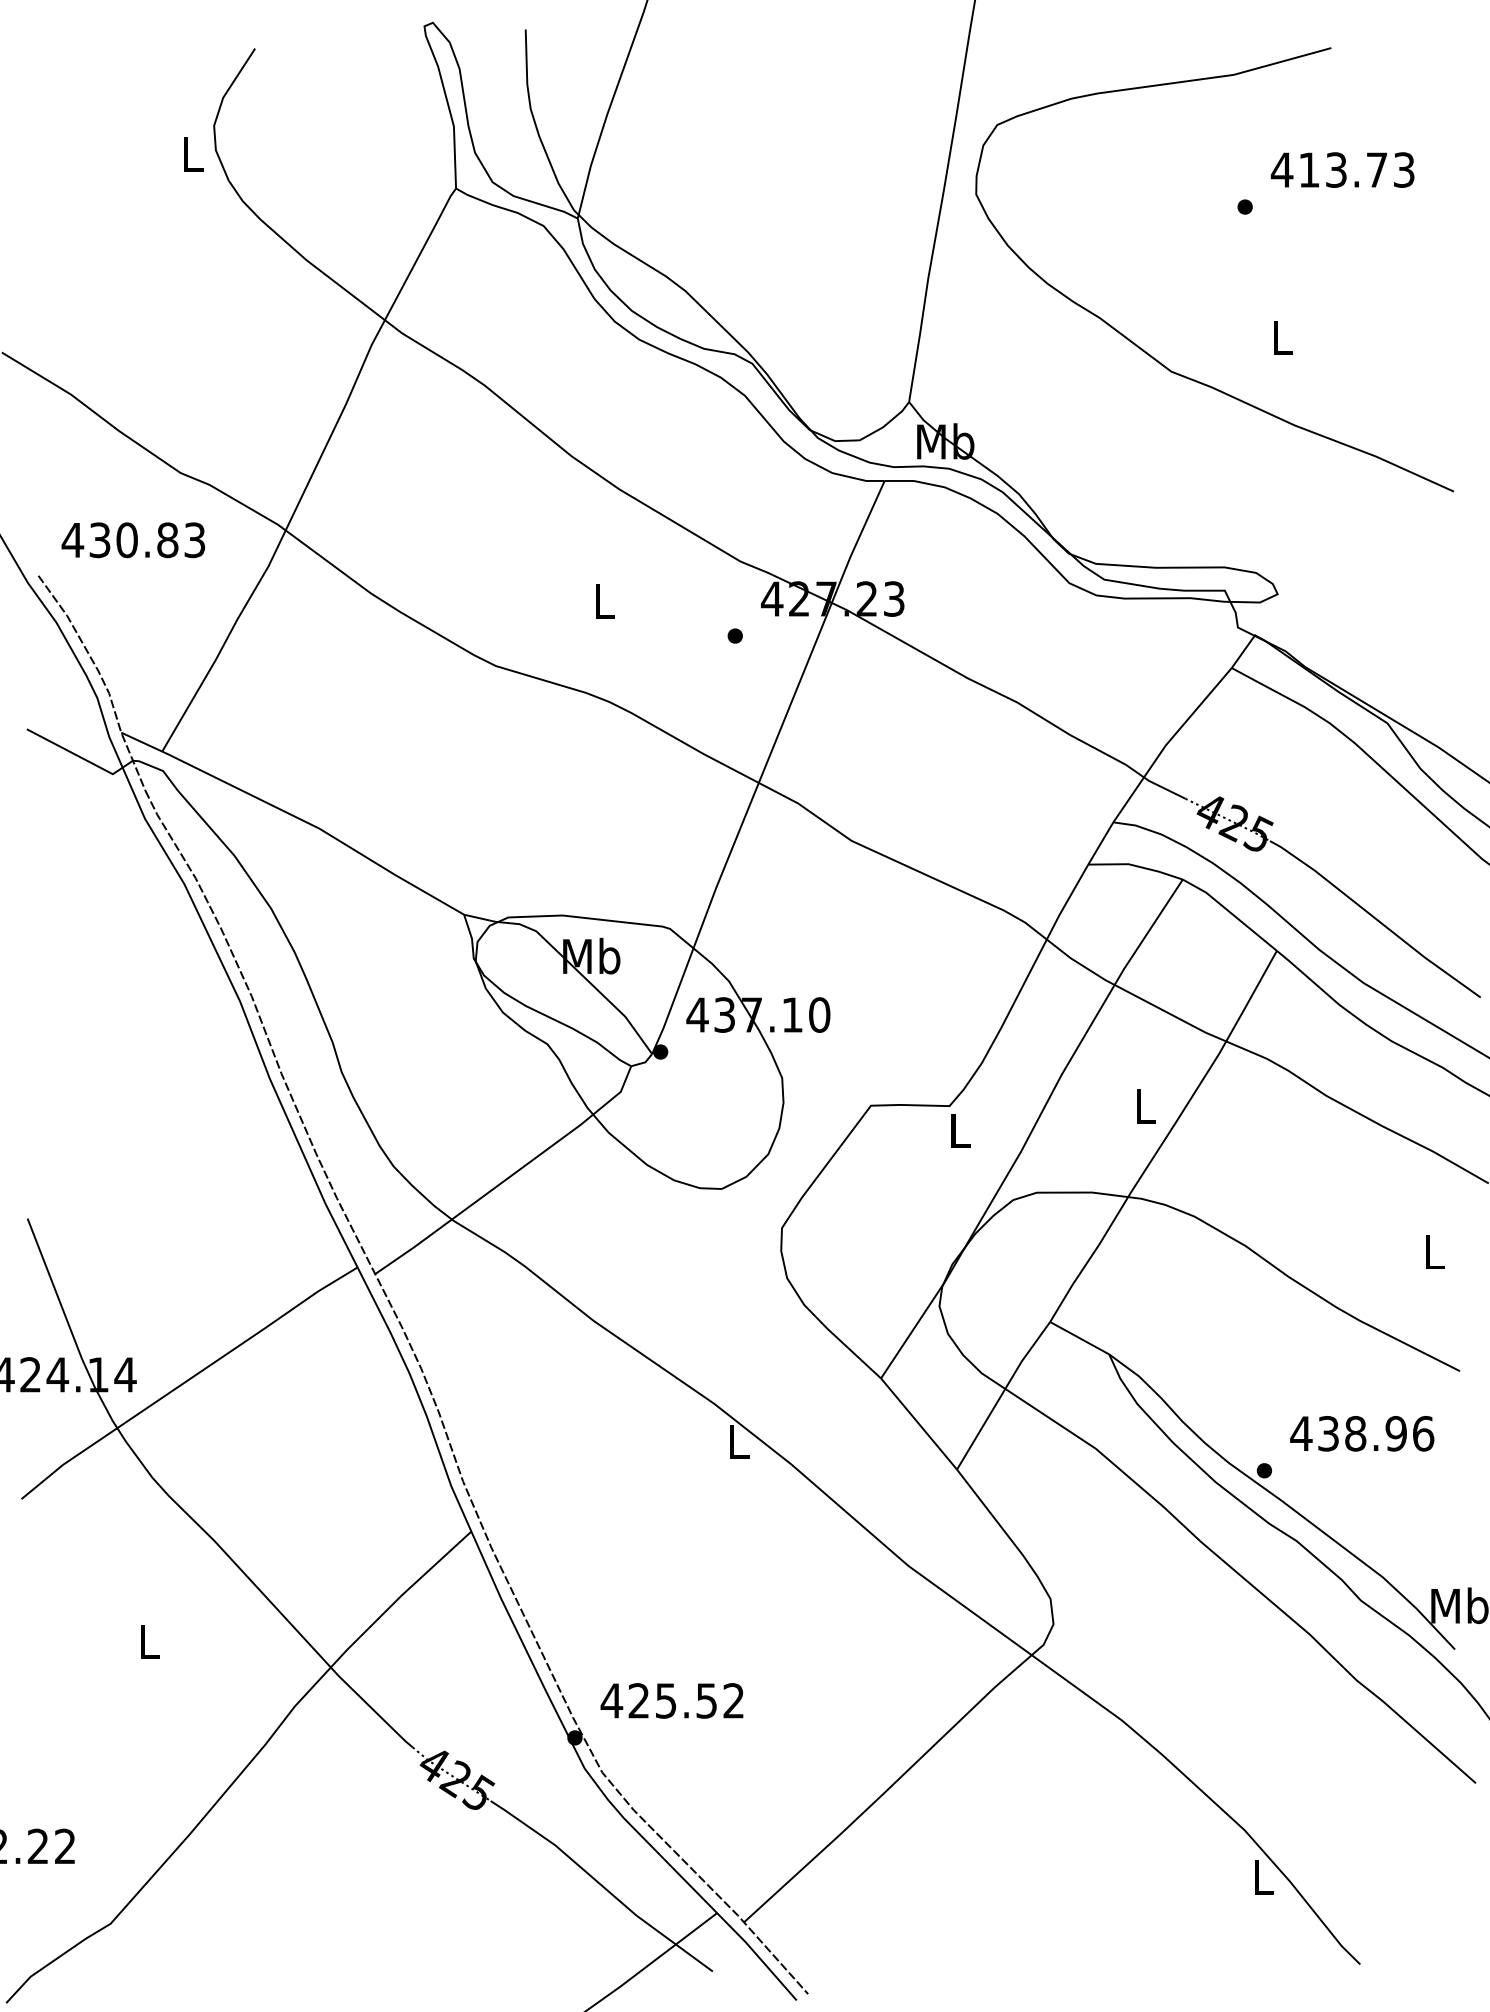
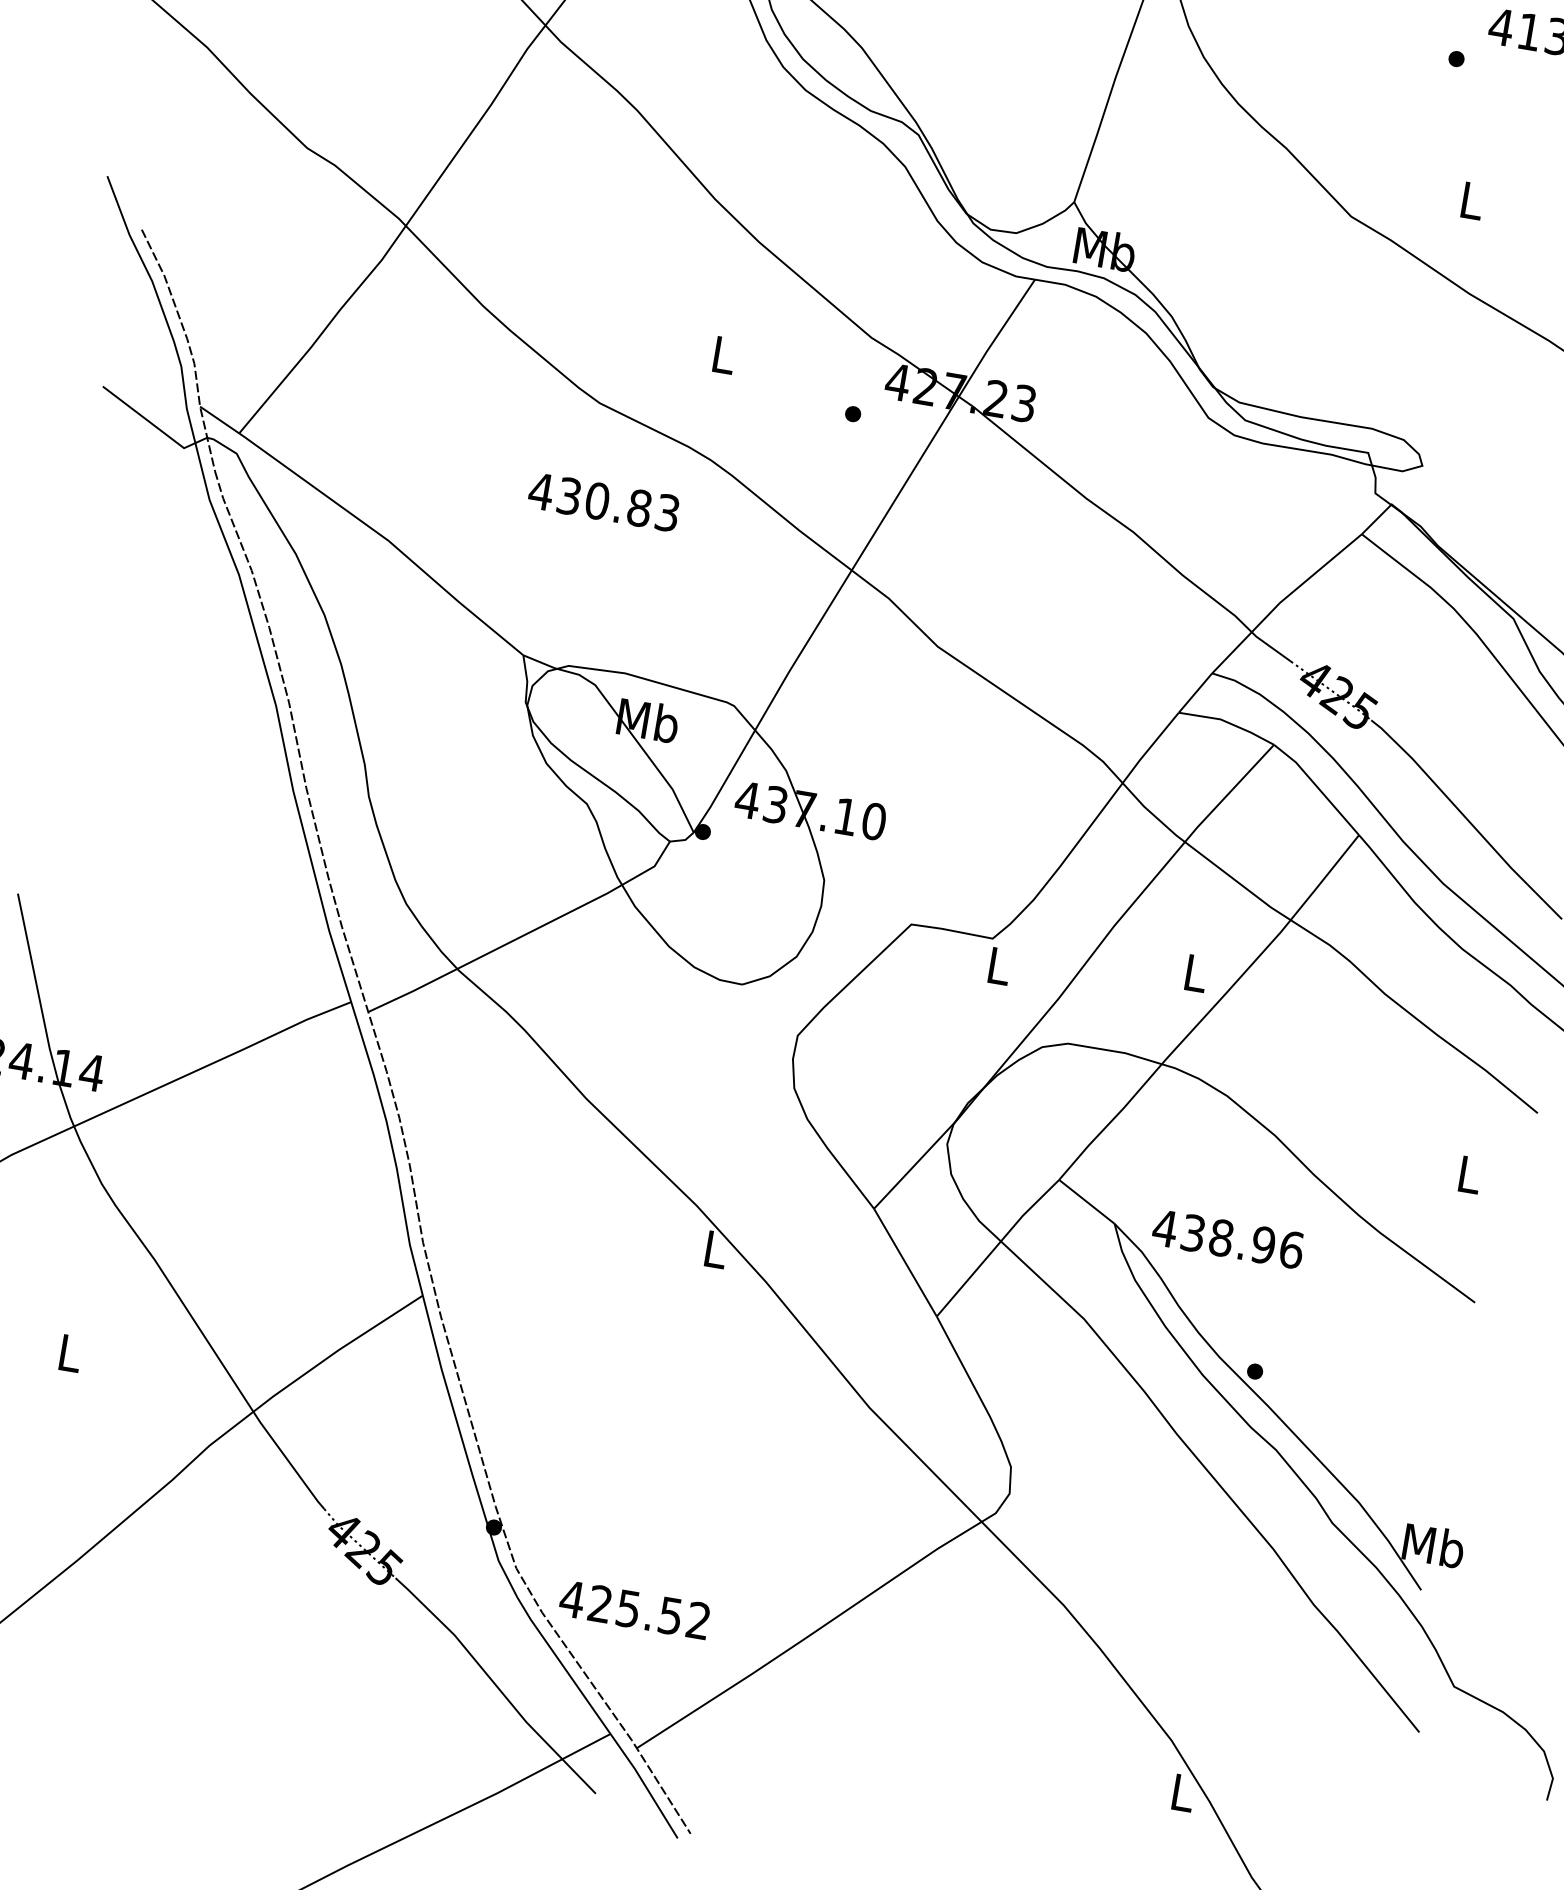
text: (133, 540) -> (603, 502), moved
text: (1362, 1433) -> (1228, 1238), moved
text: (671, 1700) -> (634, 1609), moved

